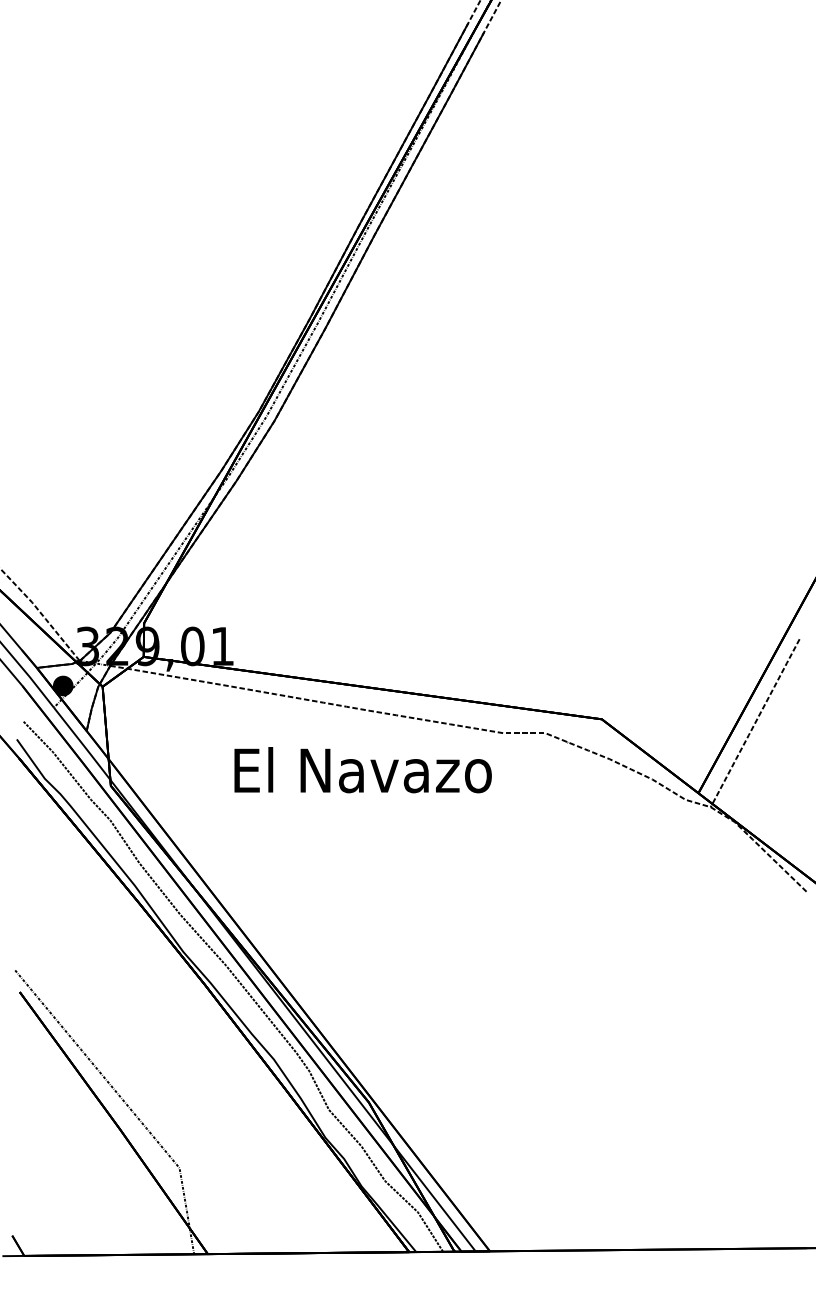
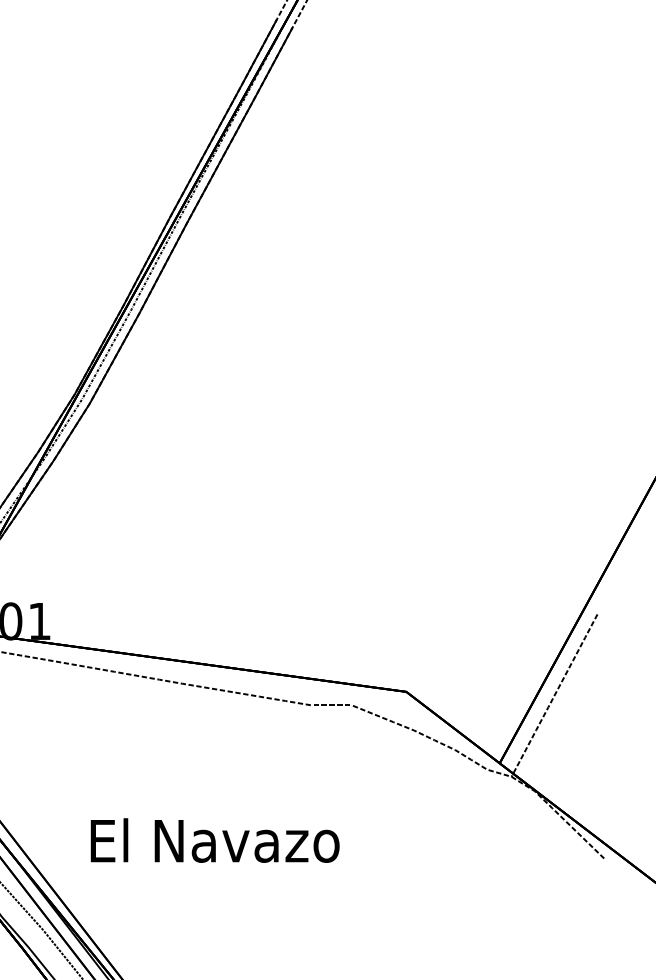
text: (362, 770) -> (214, 840), moved

